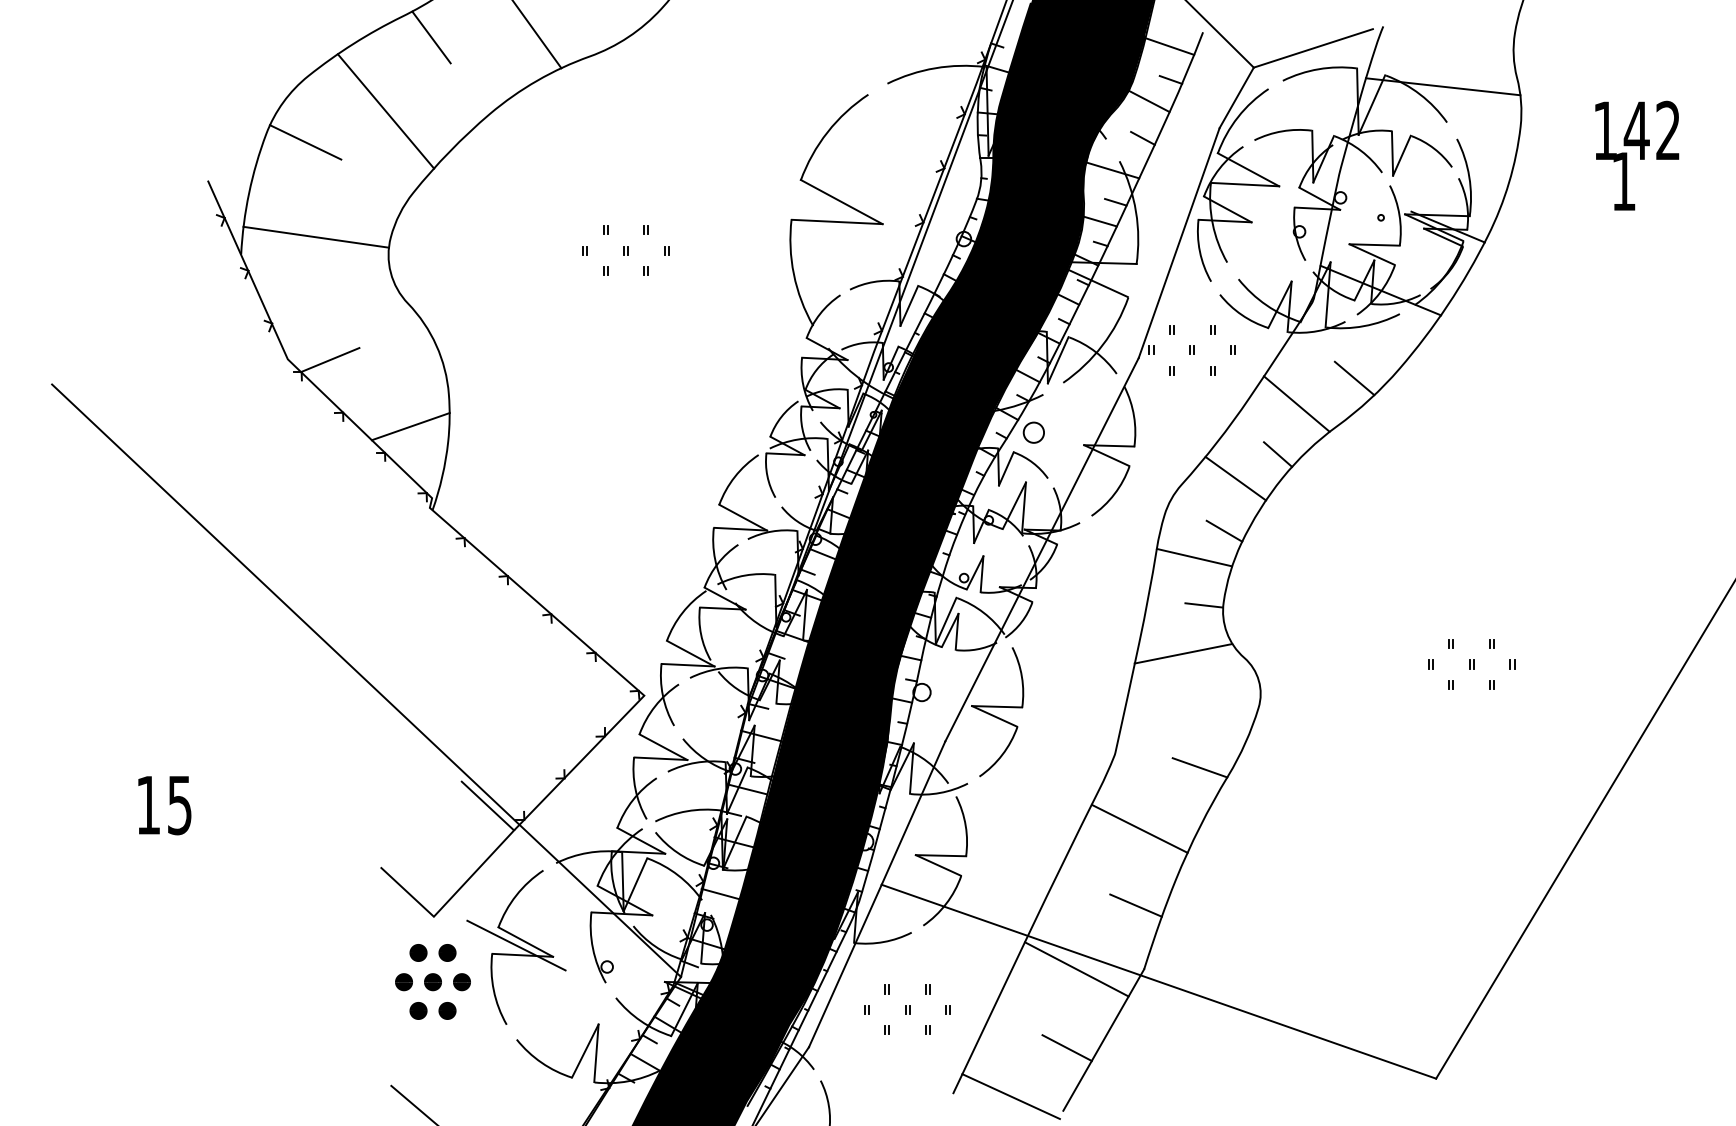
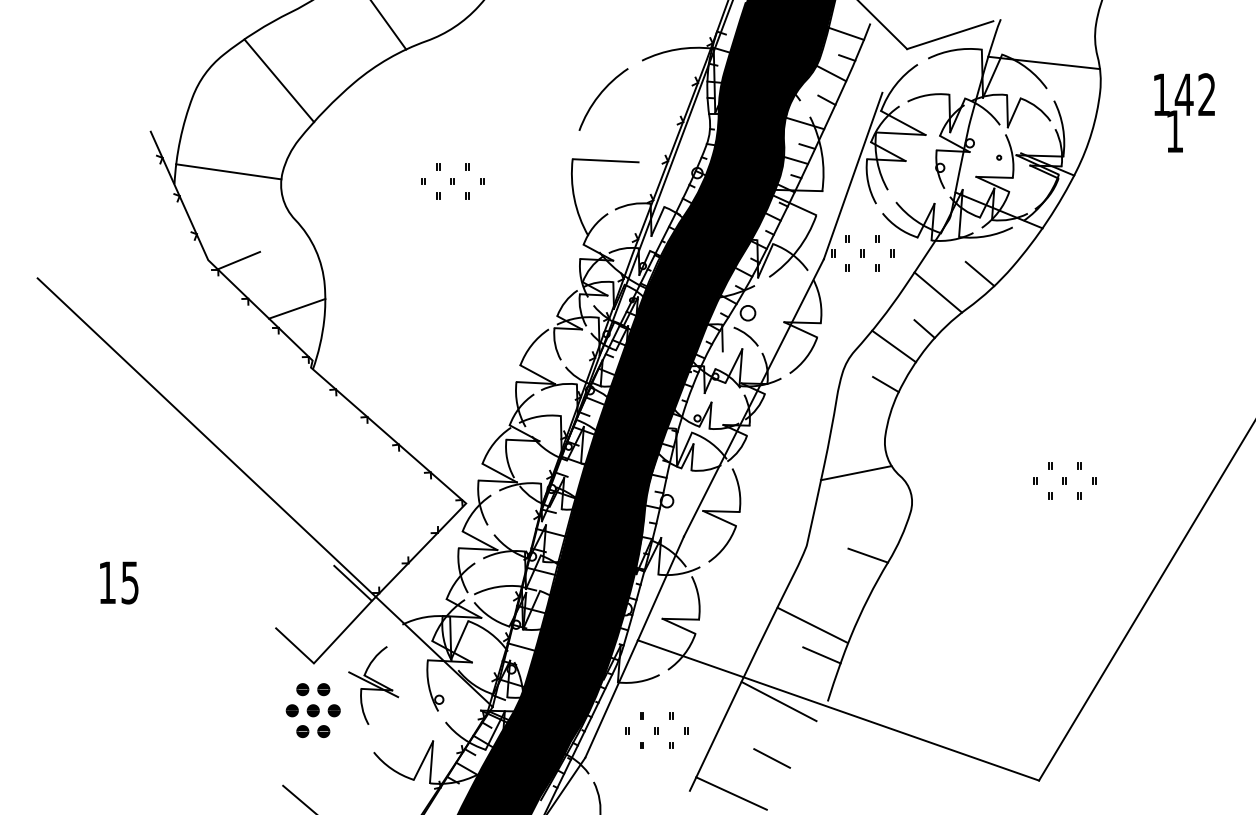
line: (431, 37) -> (312, 27), removed
line: (1236, 97) -> (894, 70), removed
line: (305, 142) -> (221, 103), removed
line: (841, 201) -> (608, 145), removed
line: (1006, 468) -> (728, 339), removed
line: (1194, 557) -> (864, 403), removed
line: (1204, 605) -> (871, 438), removed
line: (1139, 828) -> (812, 624), moved
part: (516, 947) -> (373, 685), size x0.7
line: (1103, 1039) -> (798, 752), removed

